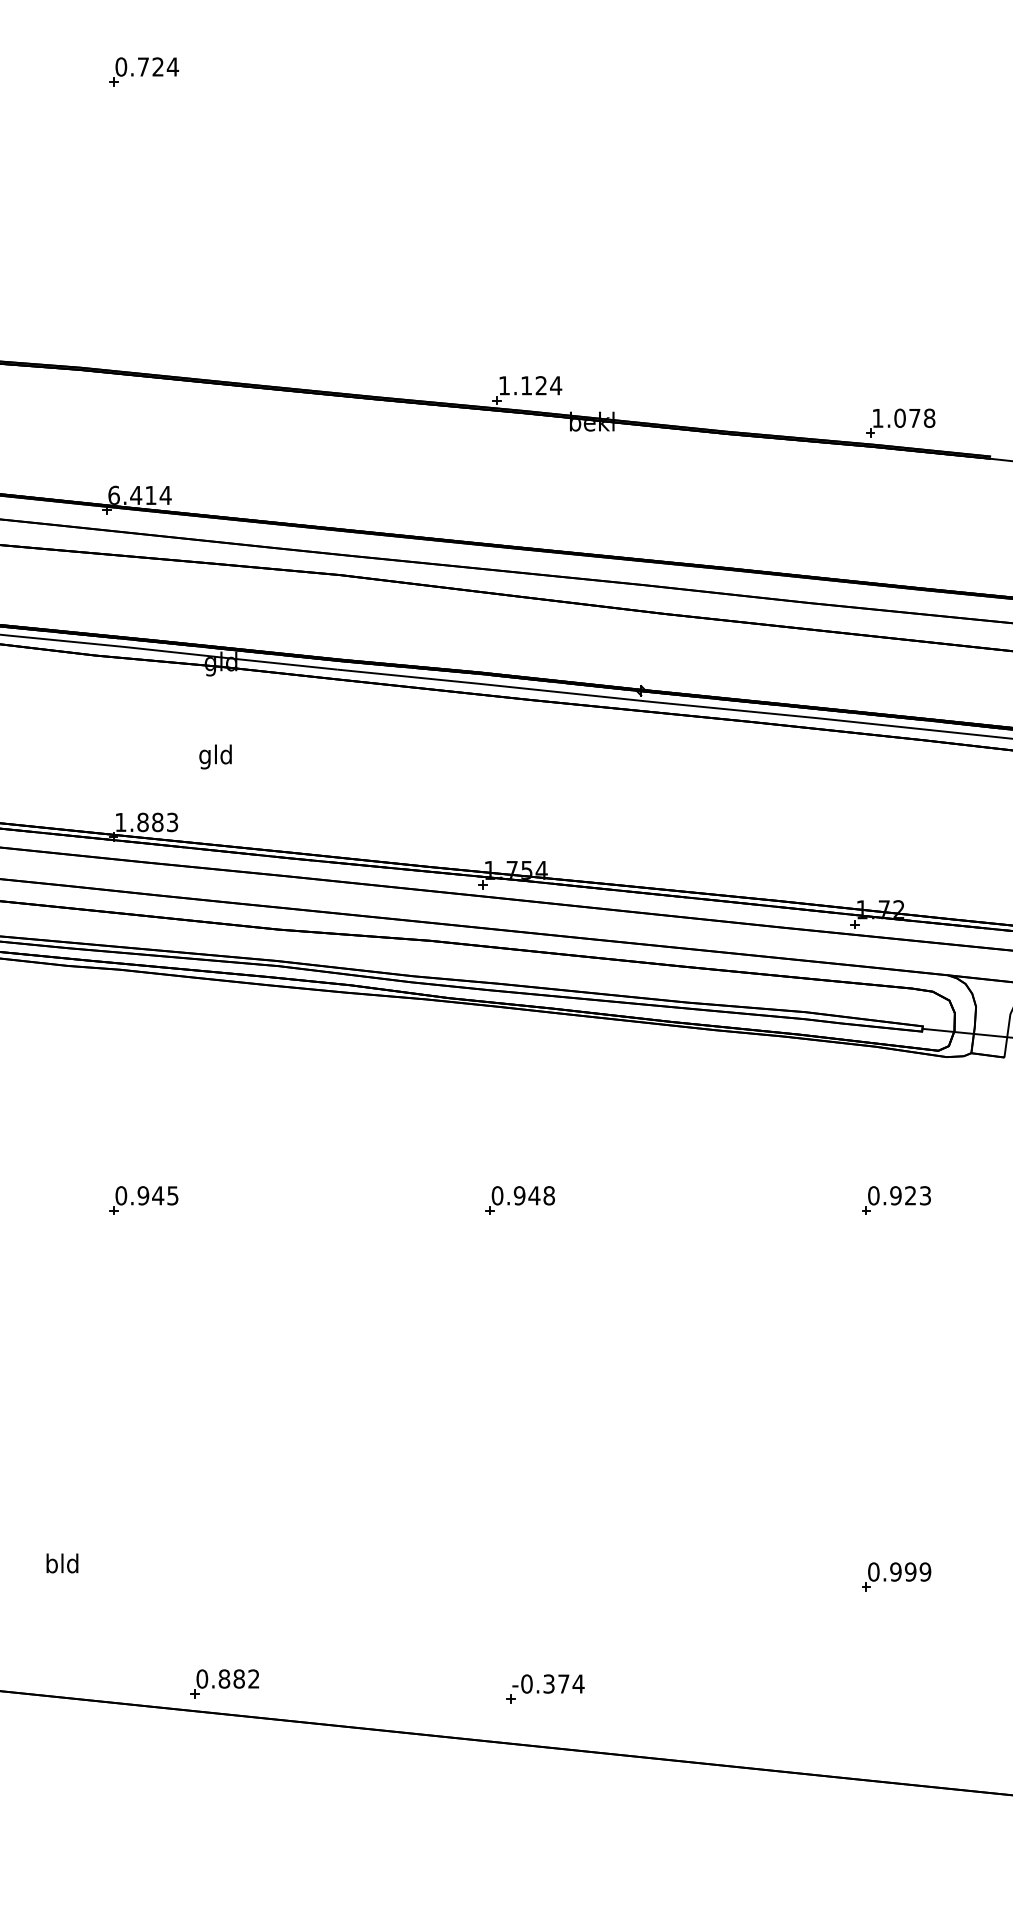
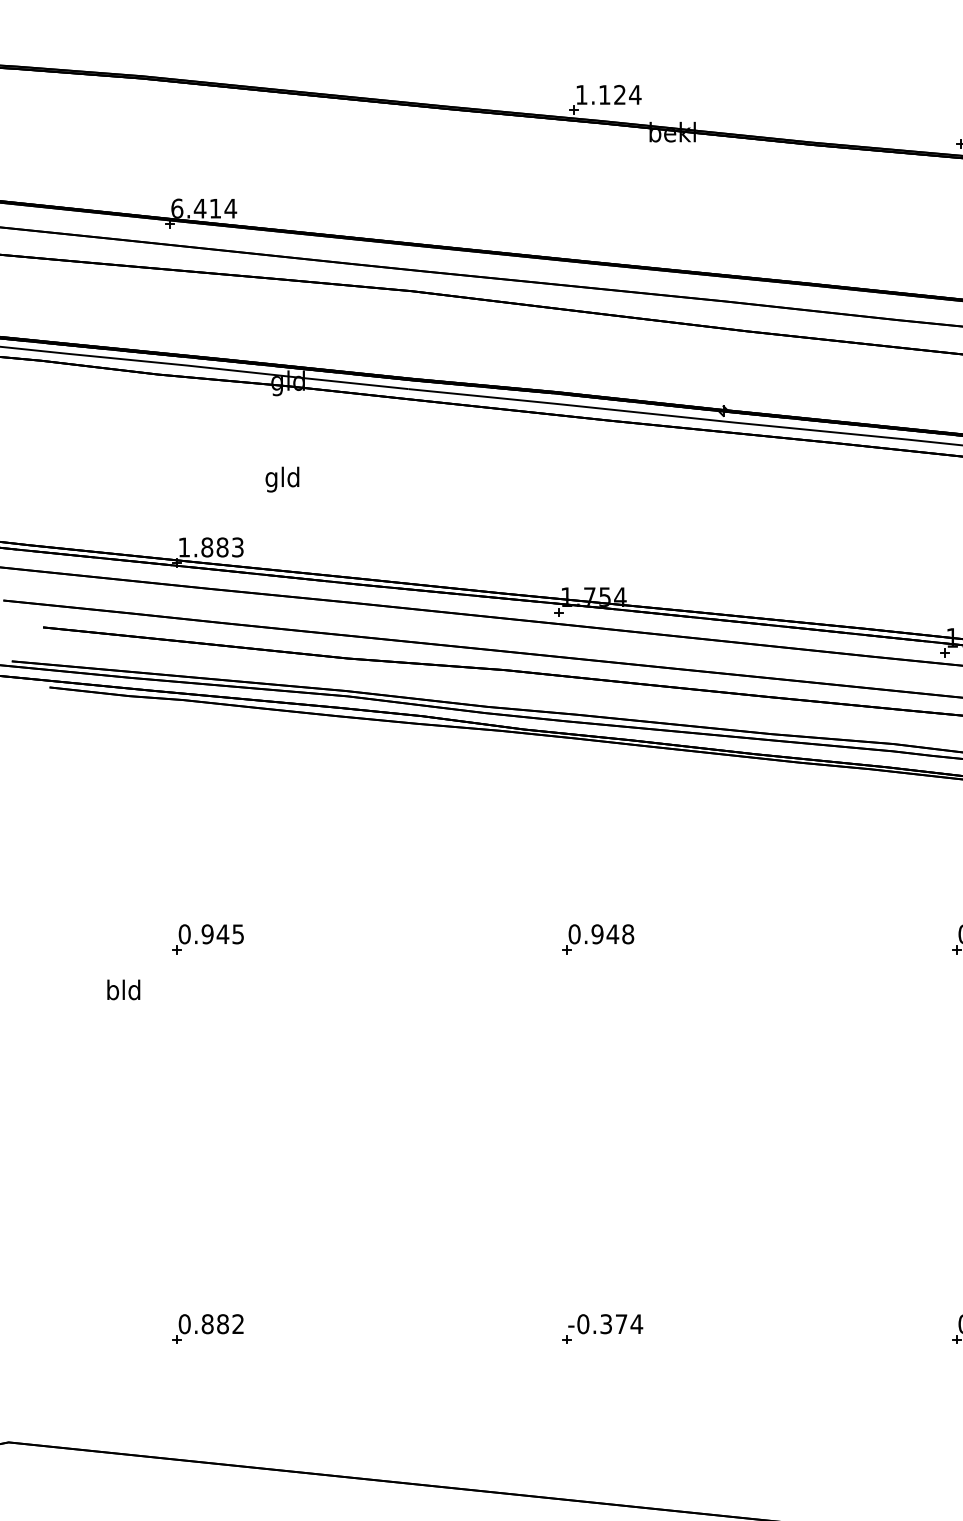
text: (62, 1563) -> (123, 989), moved
part: (224, 1683) -> (207, 1328), moved
part: (545, 1688) -> (602, 1328), moved

